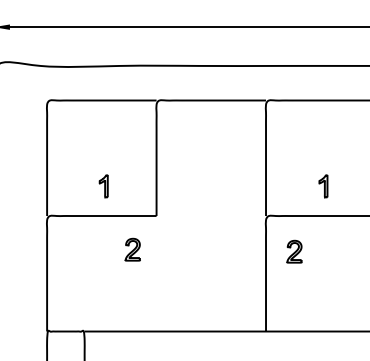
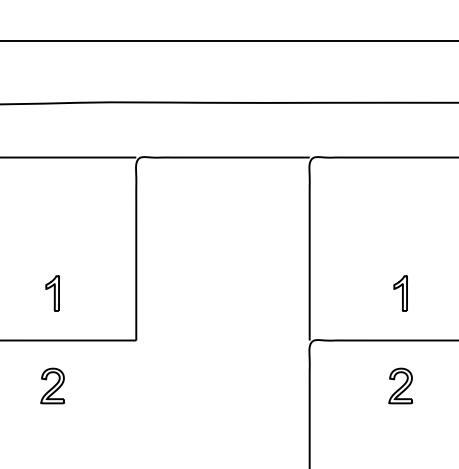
part: (132, 249) -> (52, 385), moved
part: (294, 251) -> (400, 385), moved

